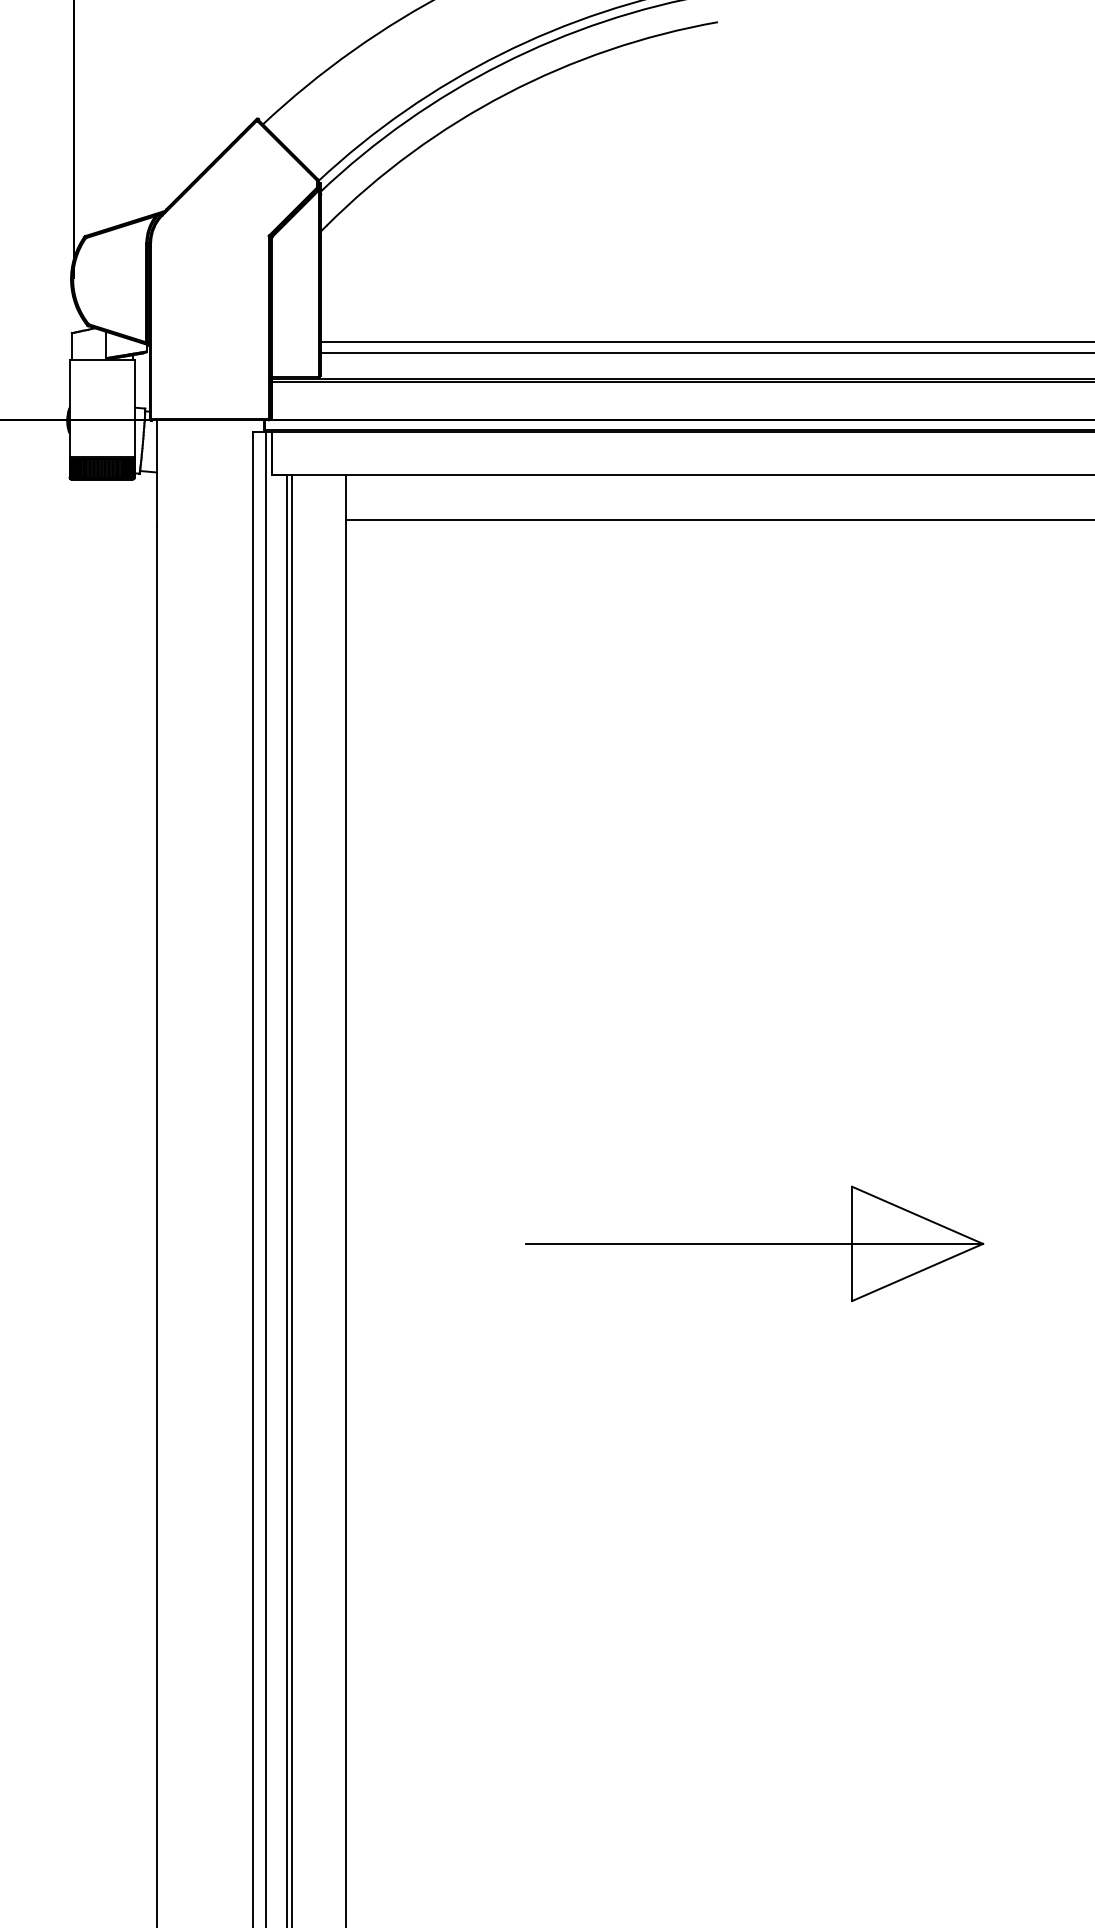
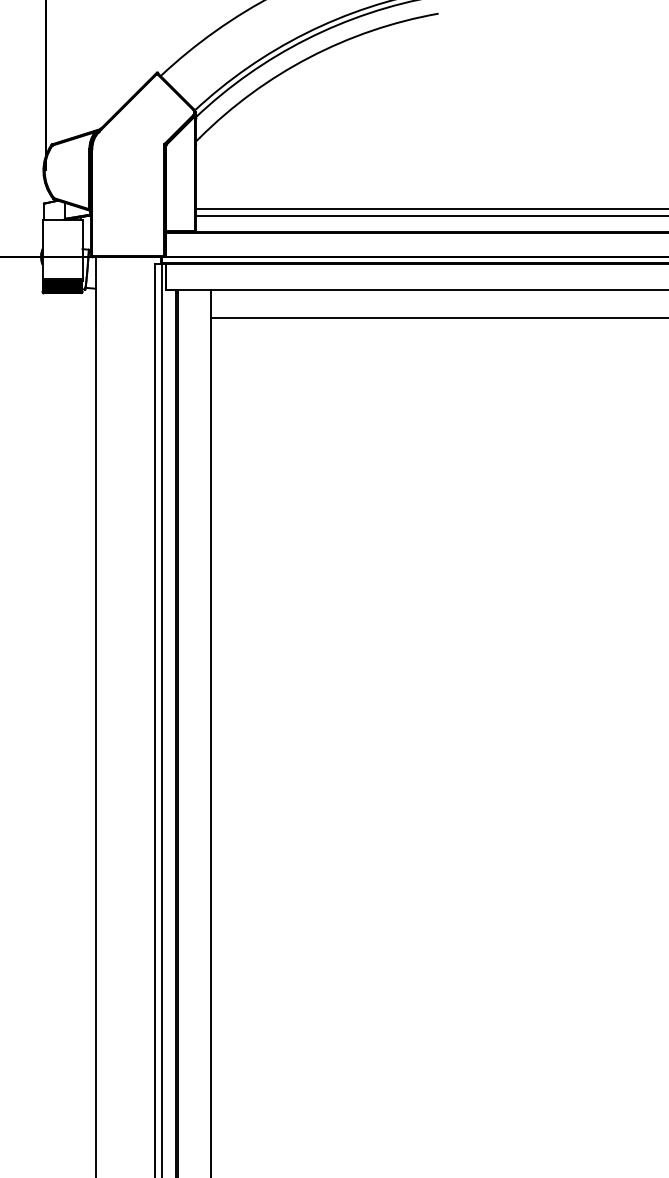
part: (753, 1243) -> (460, 759), removed

